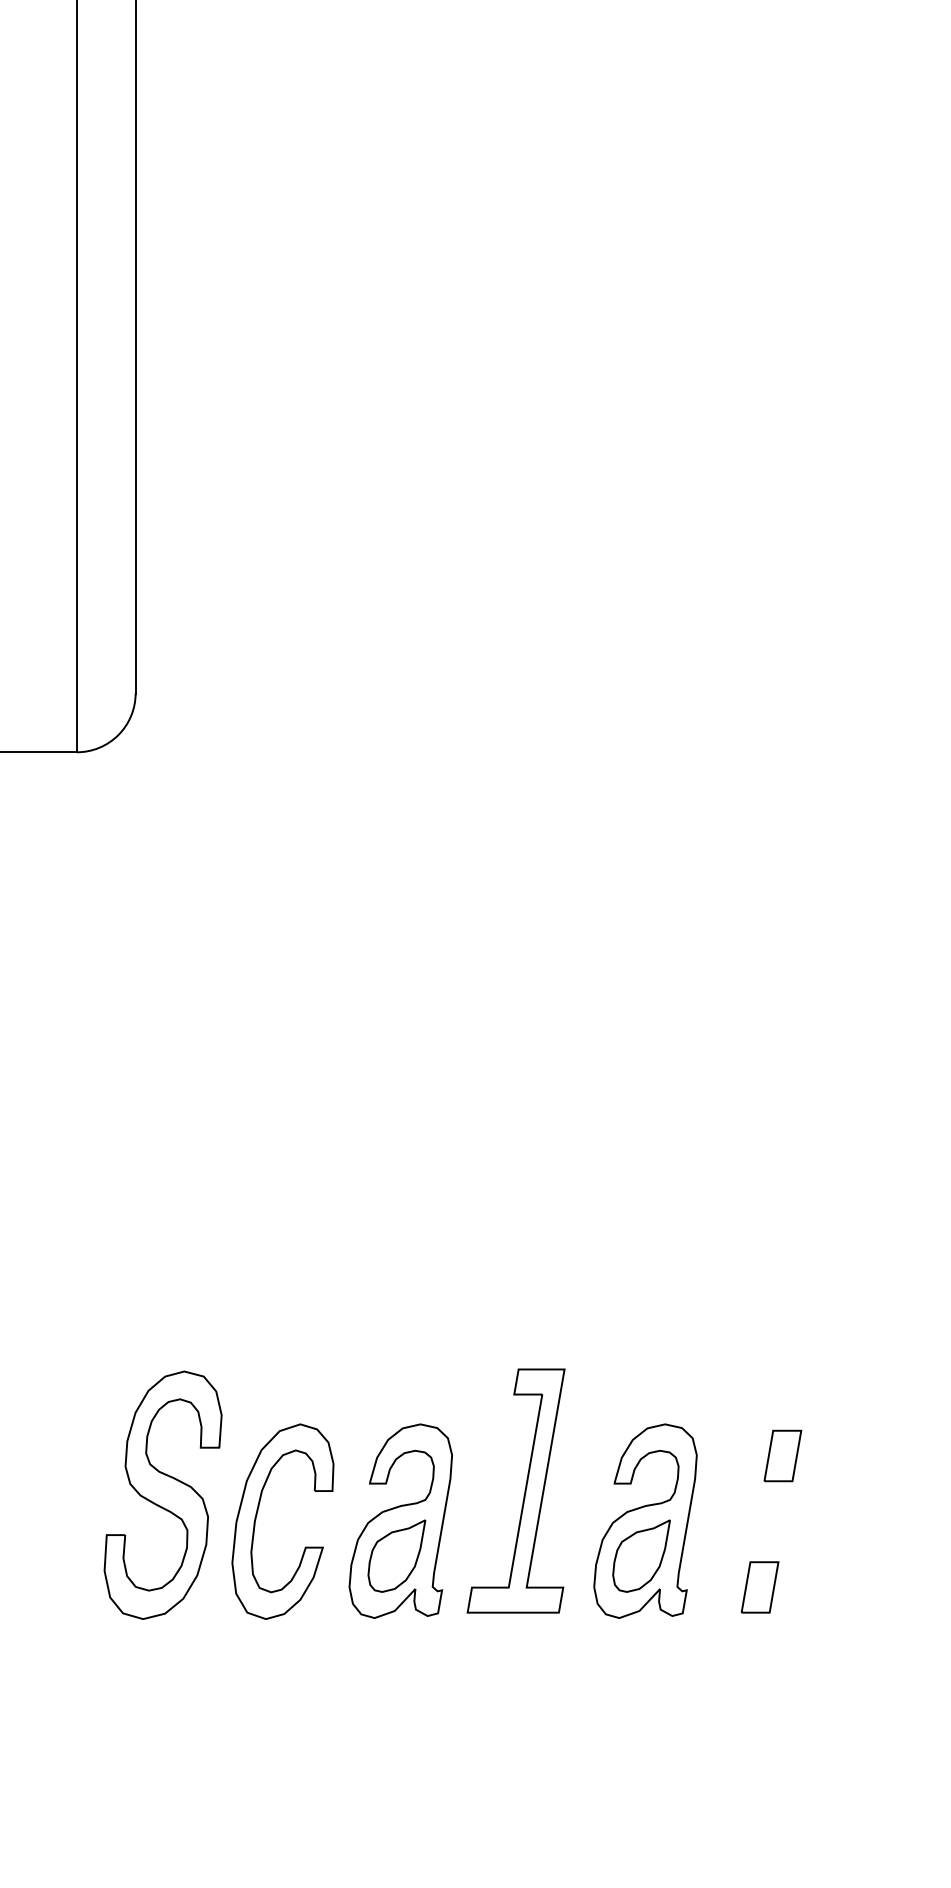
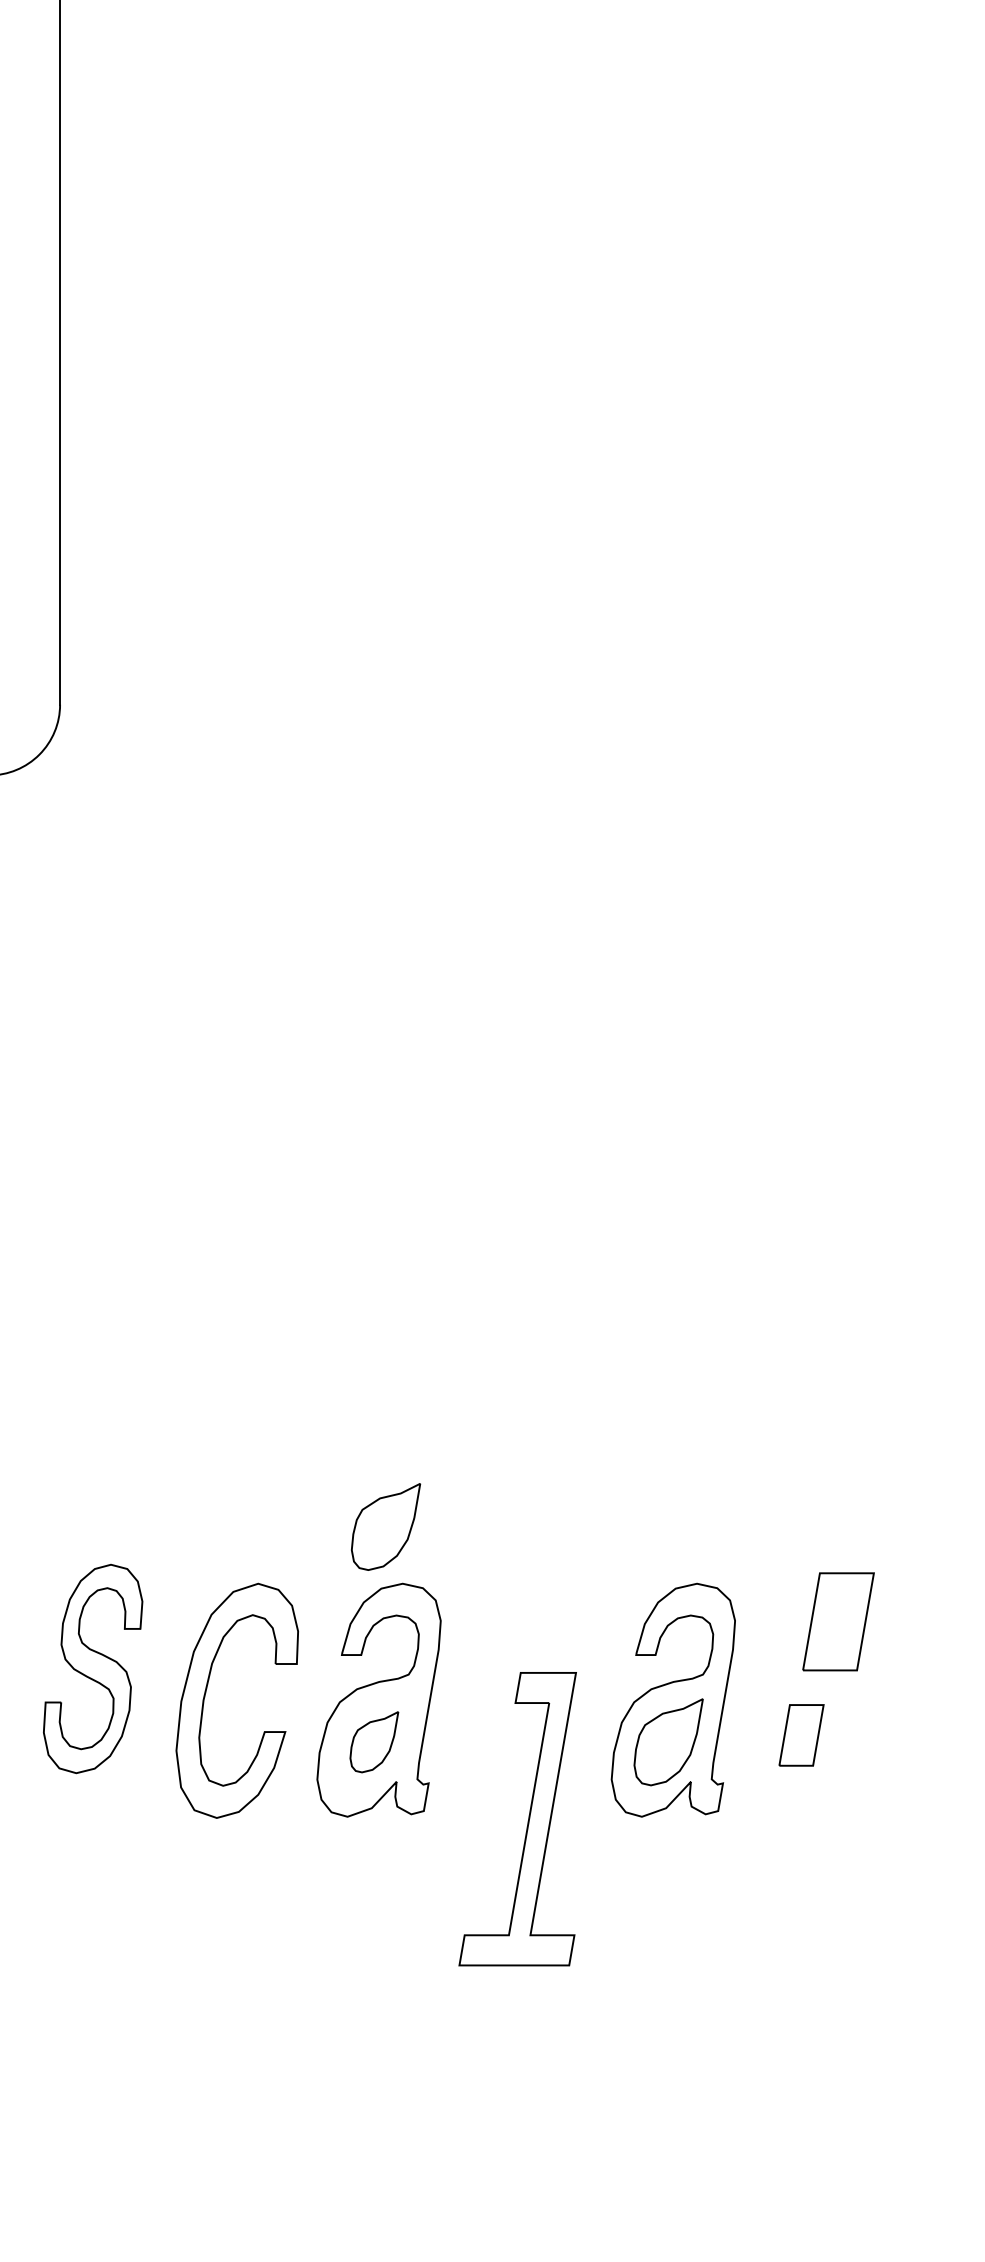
part: (406, 1376) -> (385, 1526), added
part: (782, 1455) -> (838, 1621), size x1.6
part: (524, 1490) -> (527, 1818), moved
part: (162, 1494) -> (92, 1668), size x0.7
part: (396, 1555) -> (373, 1741), size x0.7
part: (759, 1587) -> (800, 1735), moved

